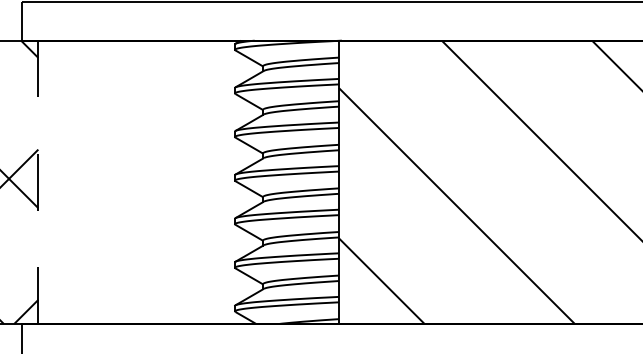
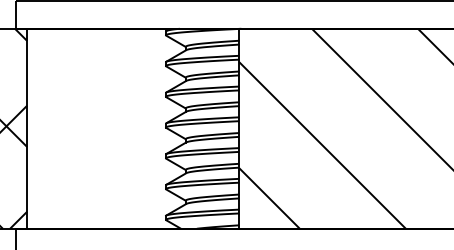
line: (38, 182) -> (27, 128), dashed -> solid

